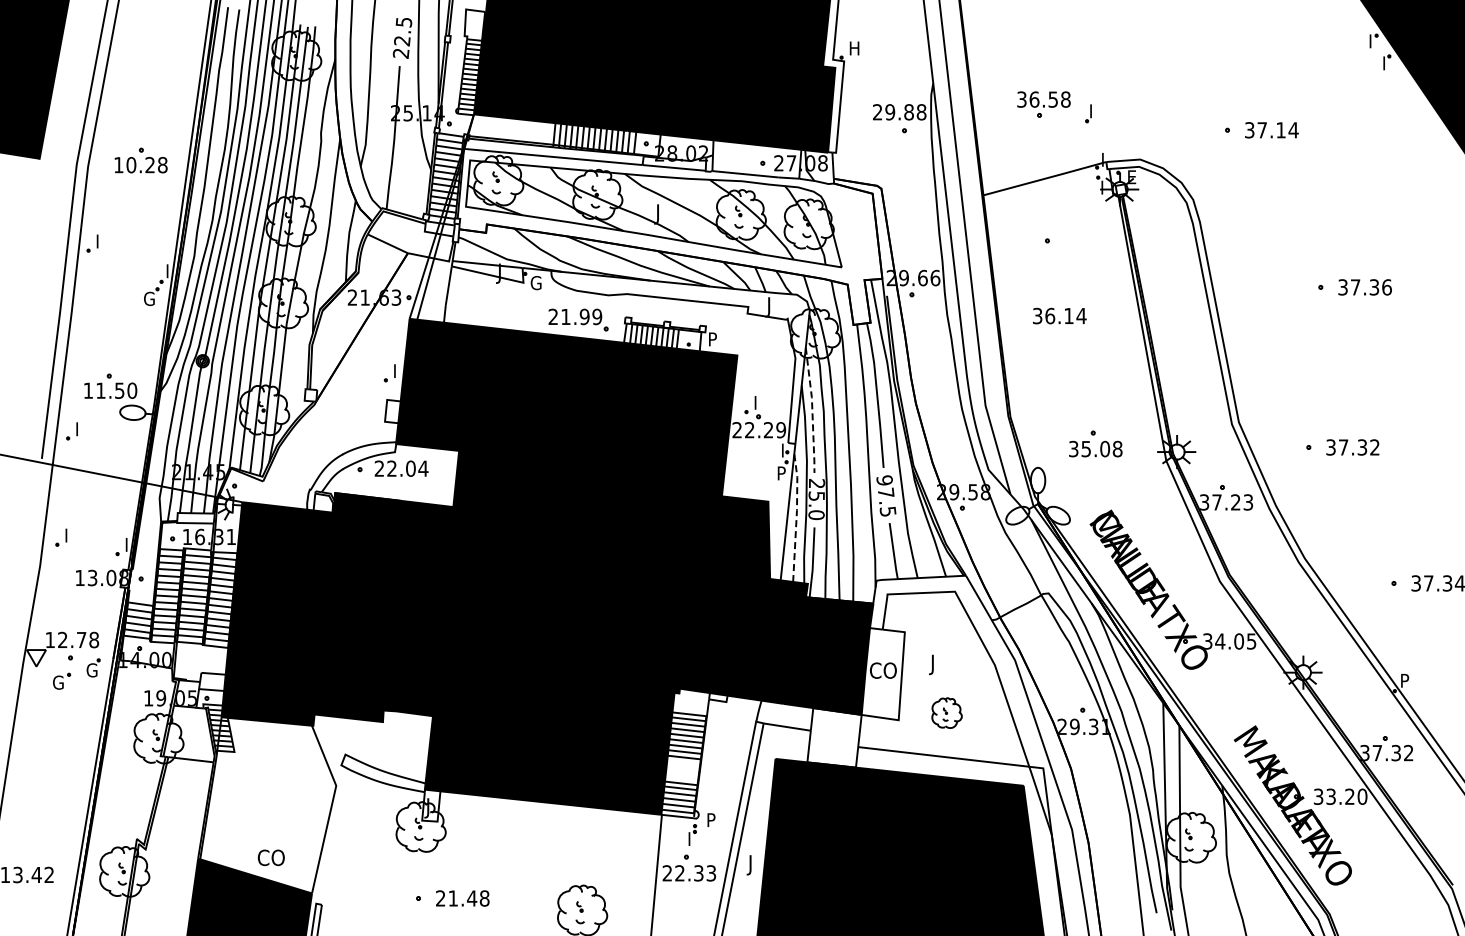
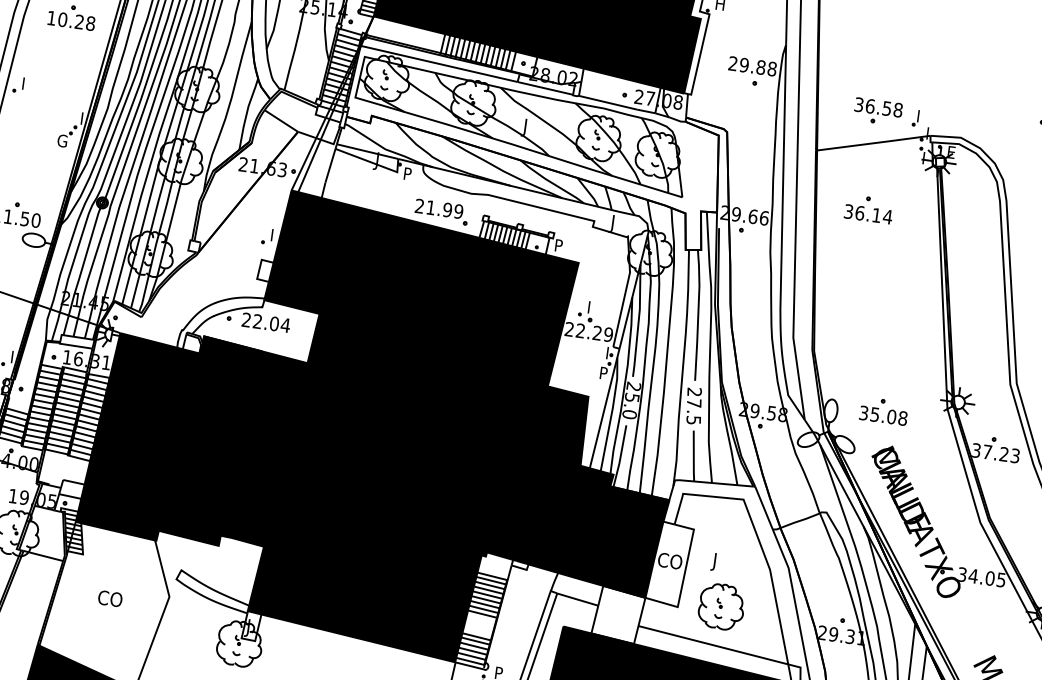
part: (1043, 104) -> (877, 111), moved
part: (1088, 113) -> (915, 117), moved
text: (535, 283) -> (407, 174), G -> P
text: (1059, 315) -> (868, 213), moved
line: (812, 410) -> (638, 321), dashed -> solid
part: (1095, 443) -> (883, 410), moved
text: (884, 480) -> (694, 392), 97.5 -> 27.5
line: (796, 516) -> (611, 413), dashed -> solid
part: (946, 712) -> (721, 606), size x1.67
text: (270, 857) -> (109, 598), moved

